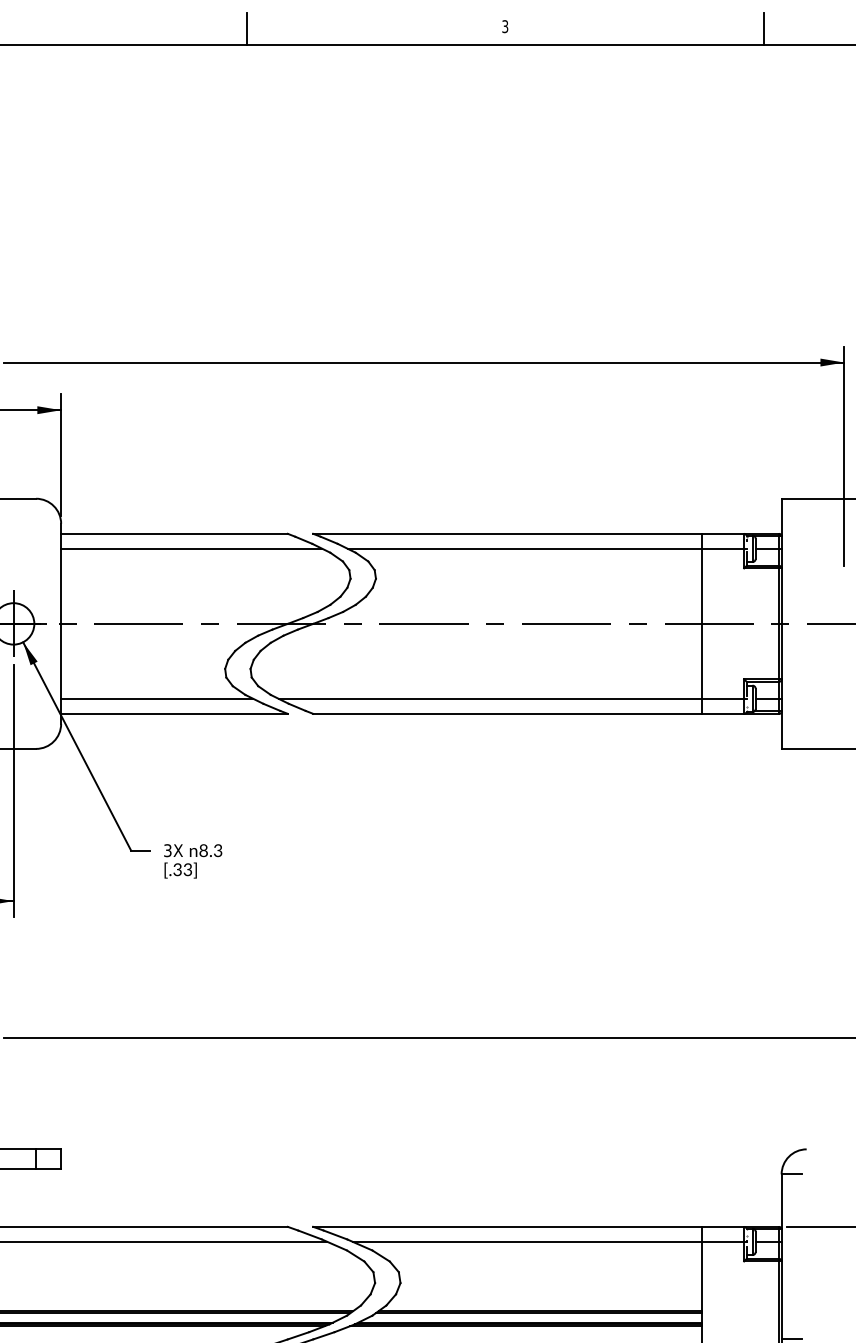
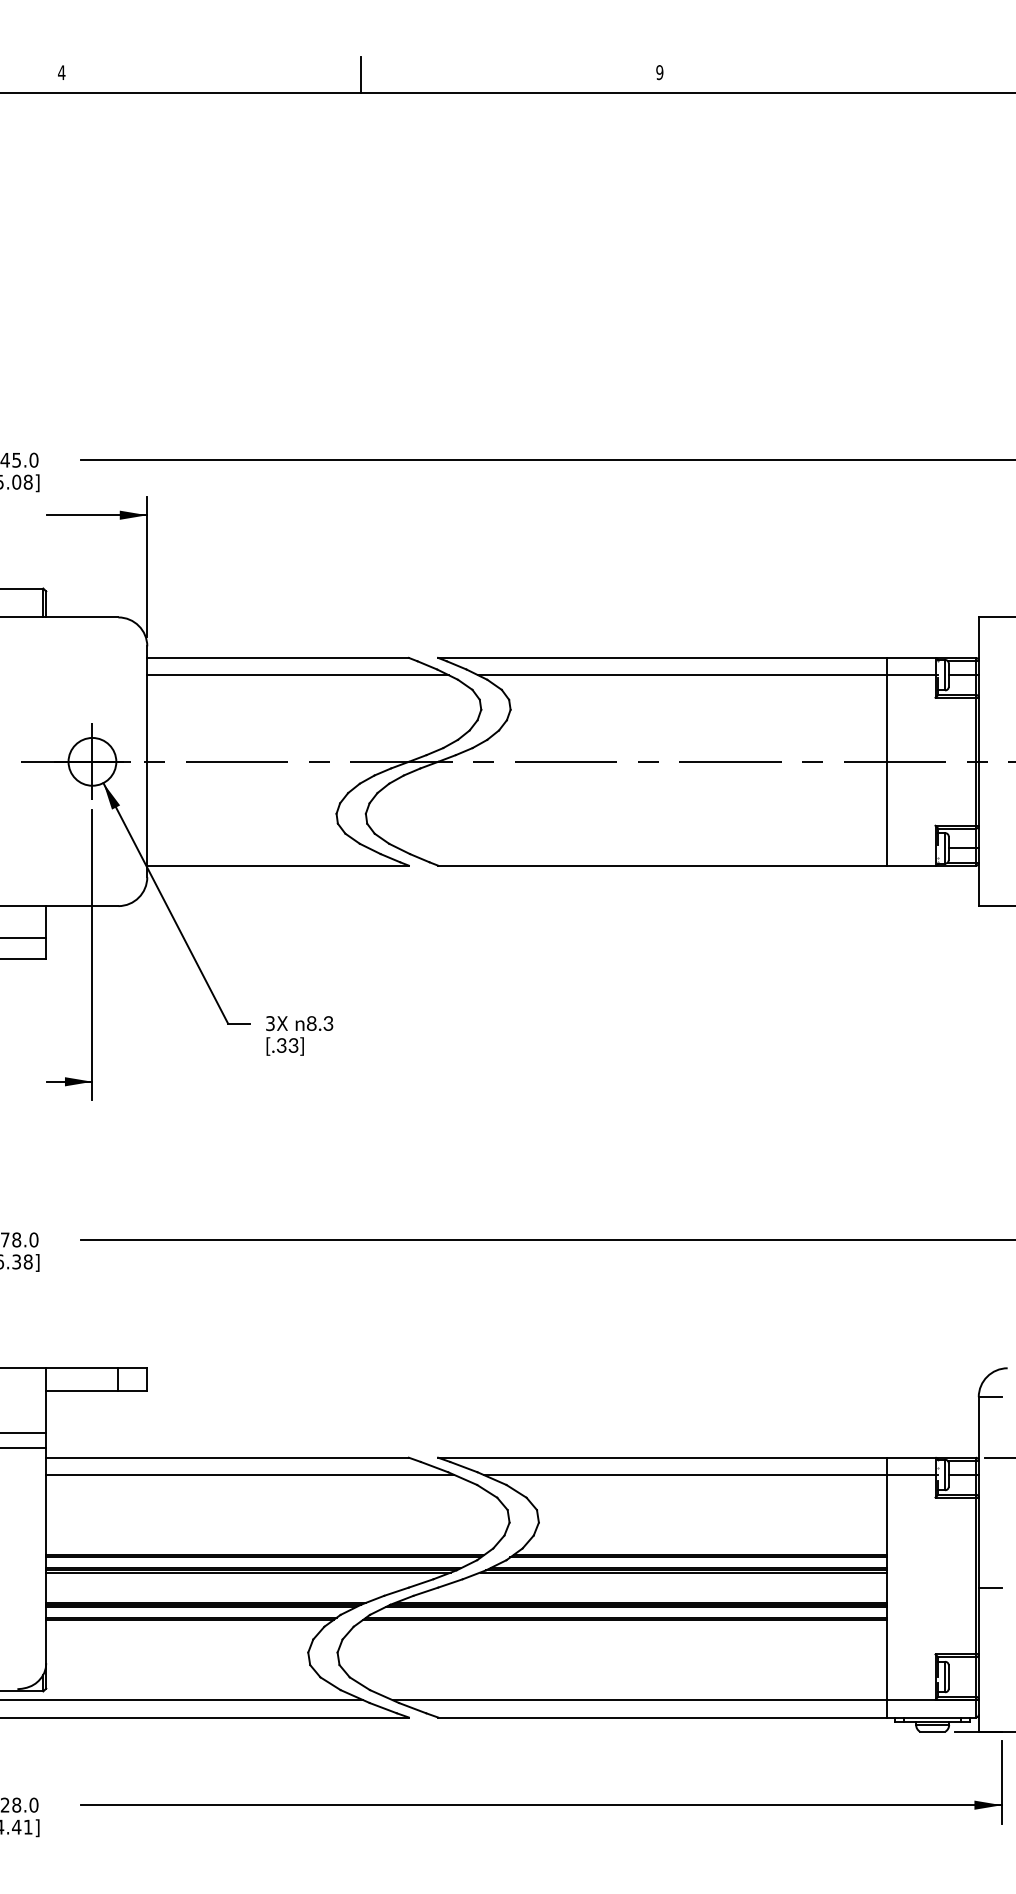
text: (504, 26) -> (659, 72), 3 -> 9
line: (764, 28) -> (958, 74), removed
line: (157, 698) -> (258, 848), removed
line: (512, 698) -> (668, 848), removed

